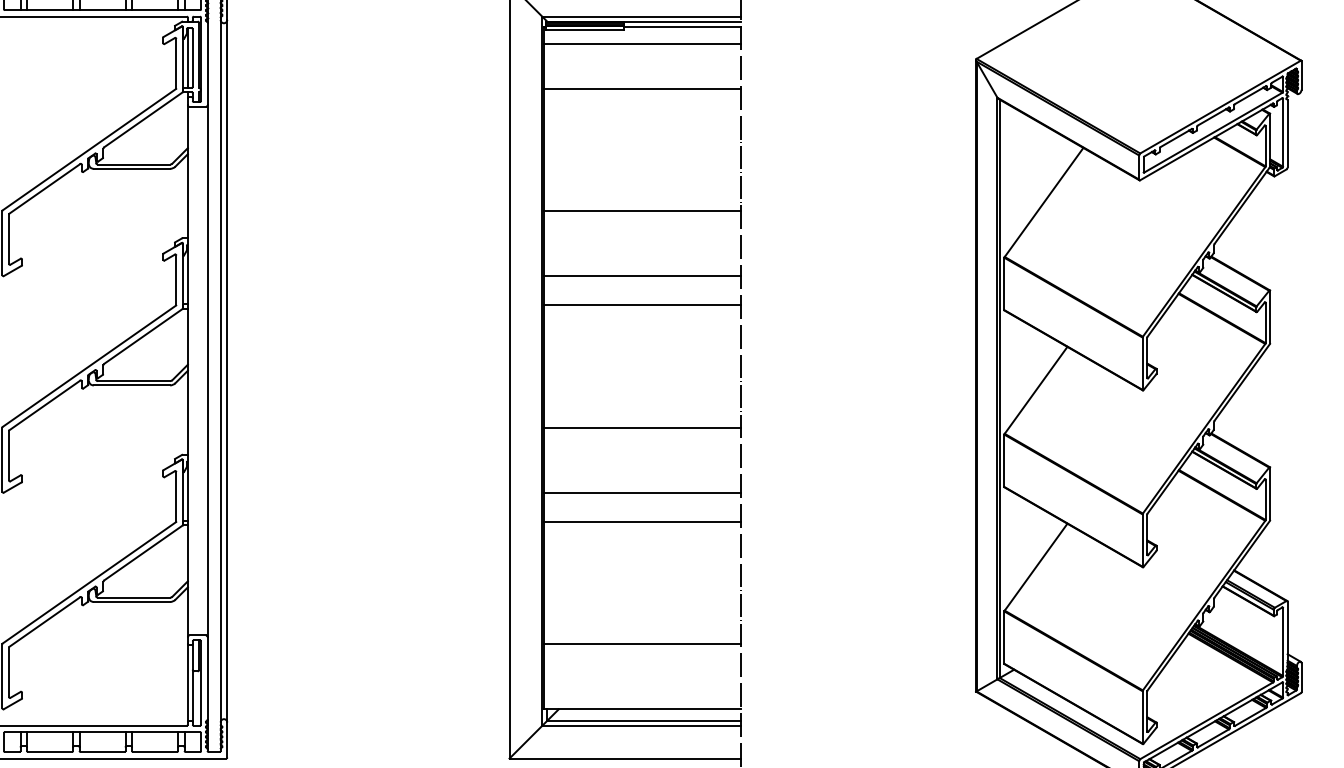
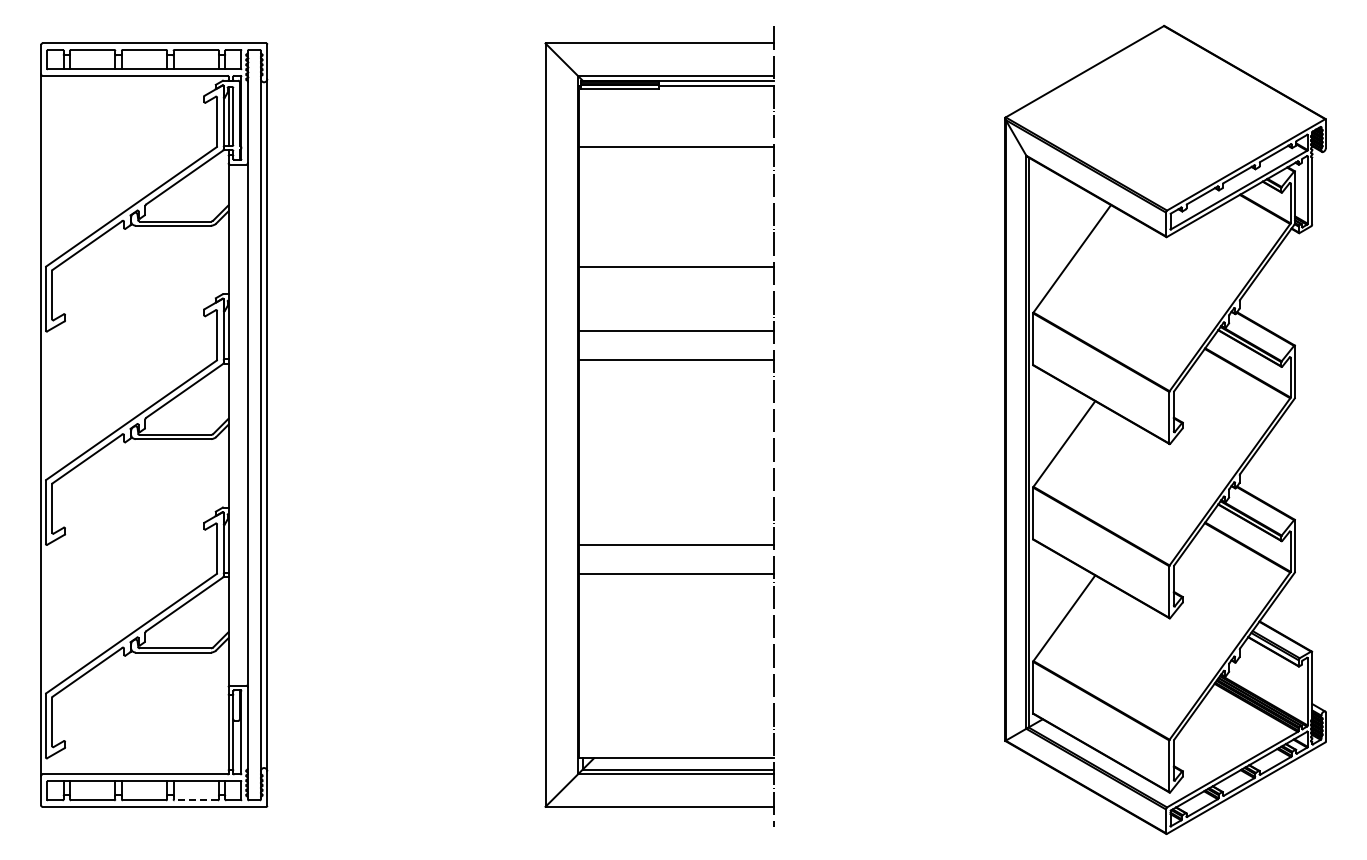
line: (642, 43) -> (676, 102), removed
line: (642, 427) -> (676, 480), removed
line: (642, 643) -> (676, 693), removed
line: (155, 752) -> (196, 800), solid -> dashed

